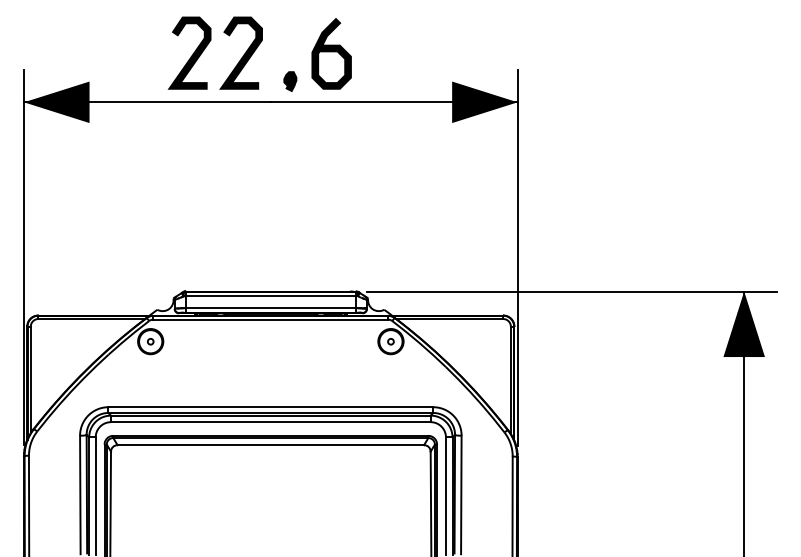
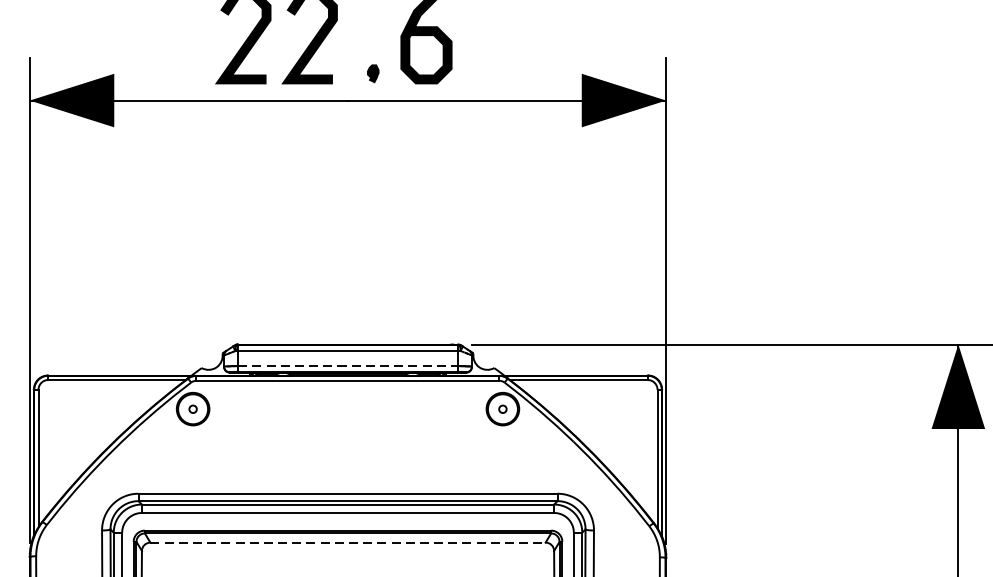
part: (290, 81) -> (373, 73), size x0.7
line: (271, 308) -> (348, 366), solid -> dashed
line: (271, 445) -> (348, 543), solid -> dashed

